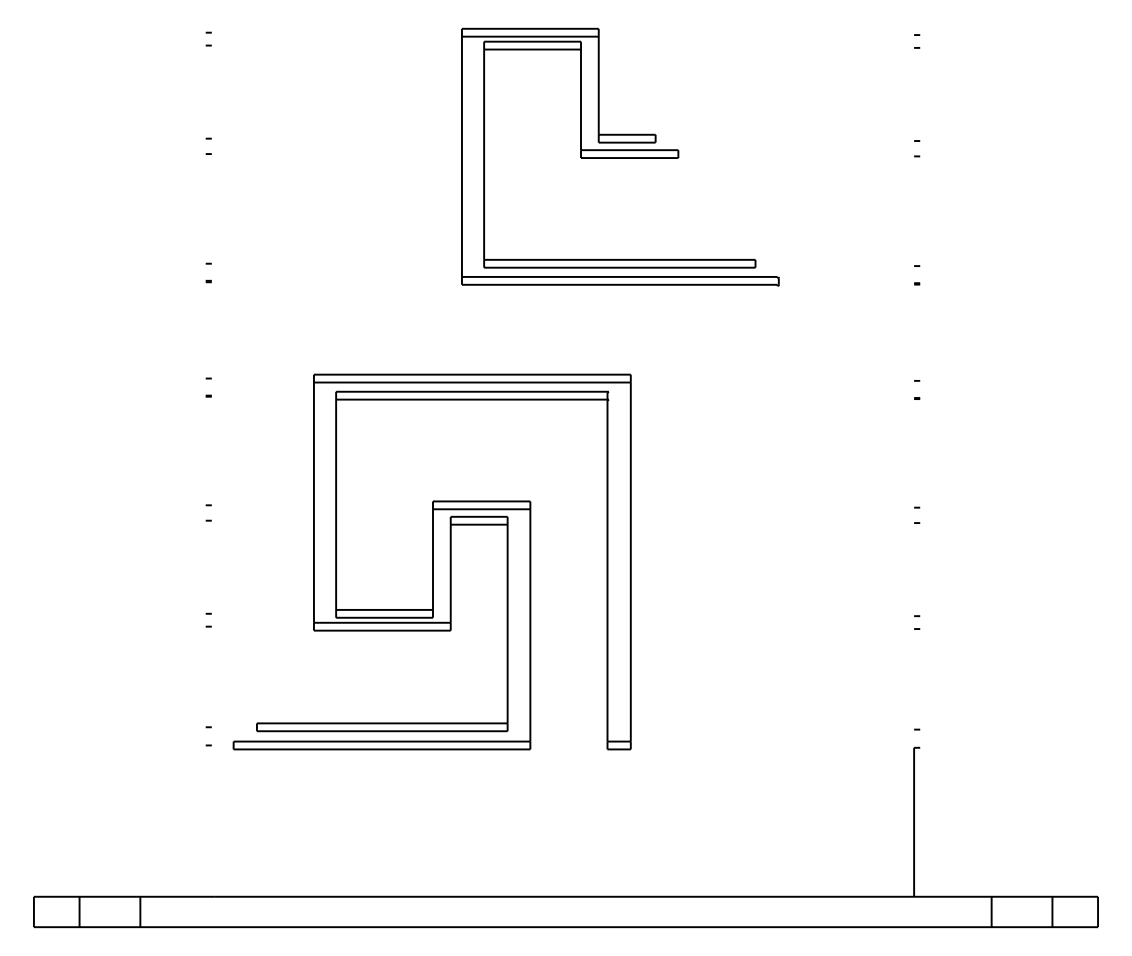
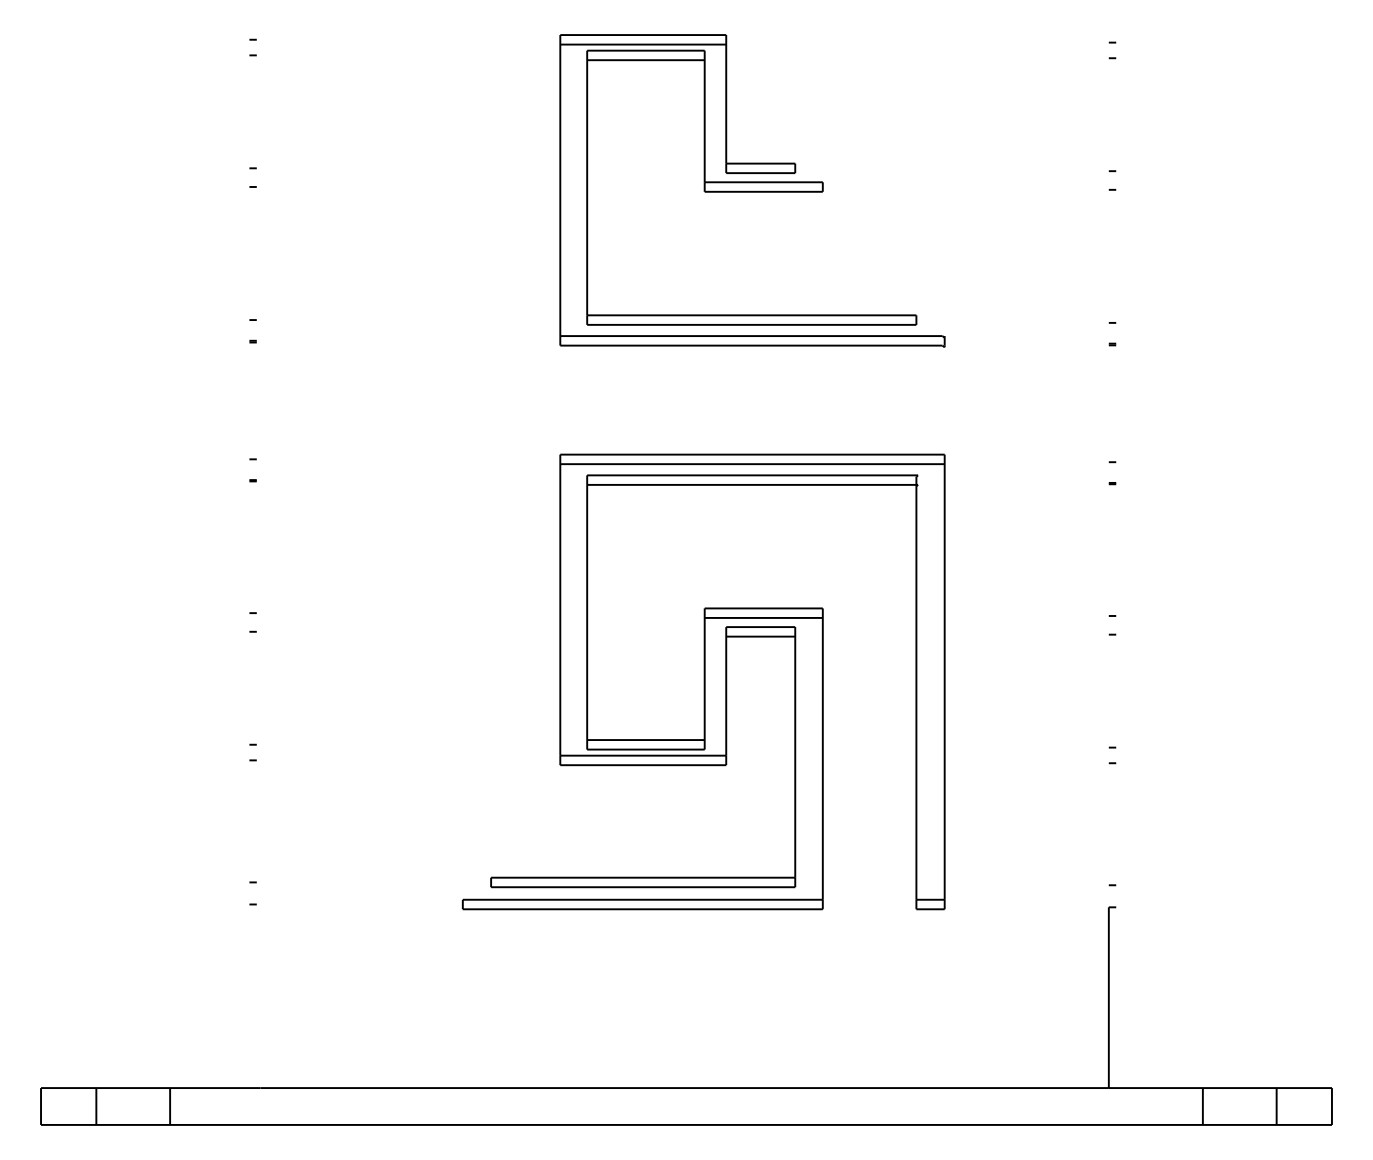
part: (431, 561) -> (702, 681), moved

